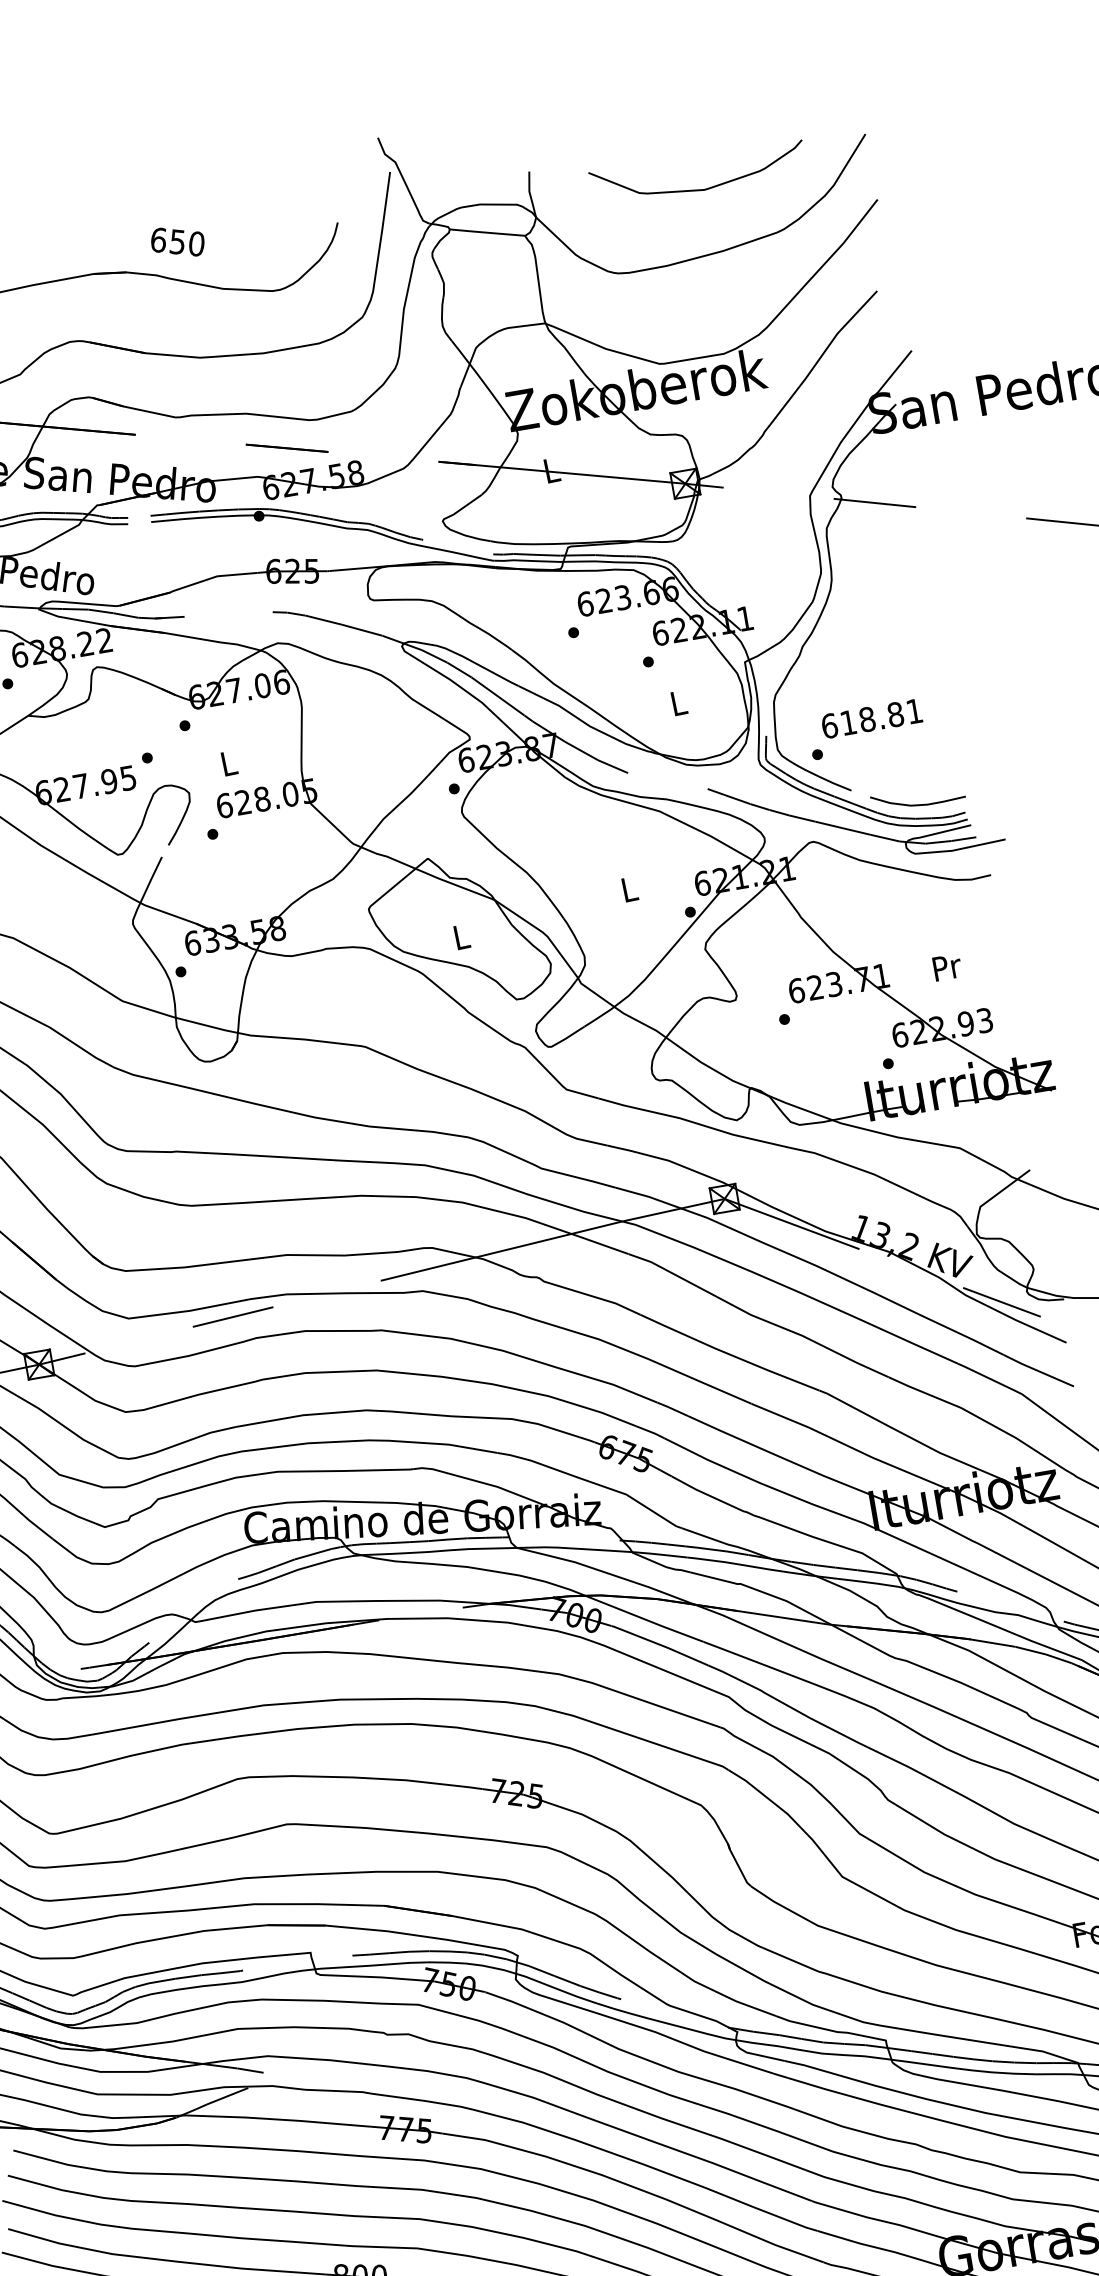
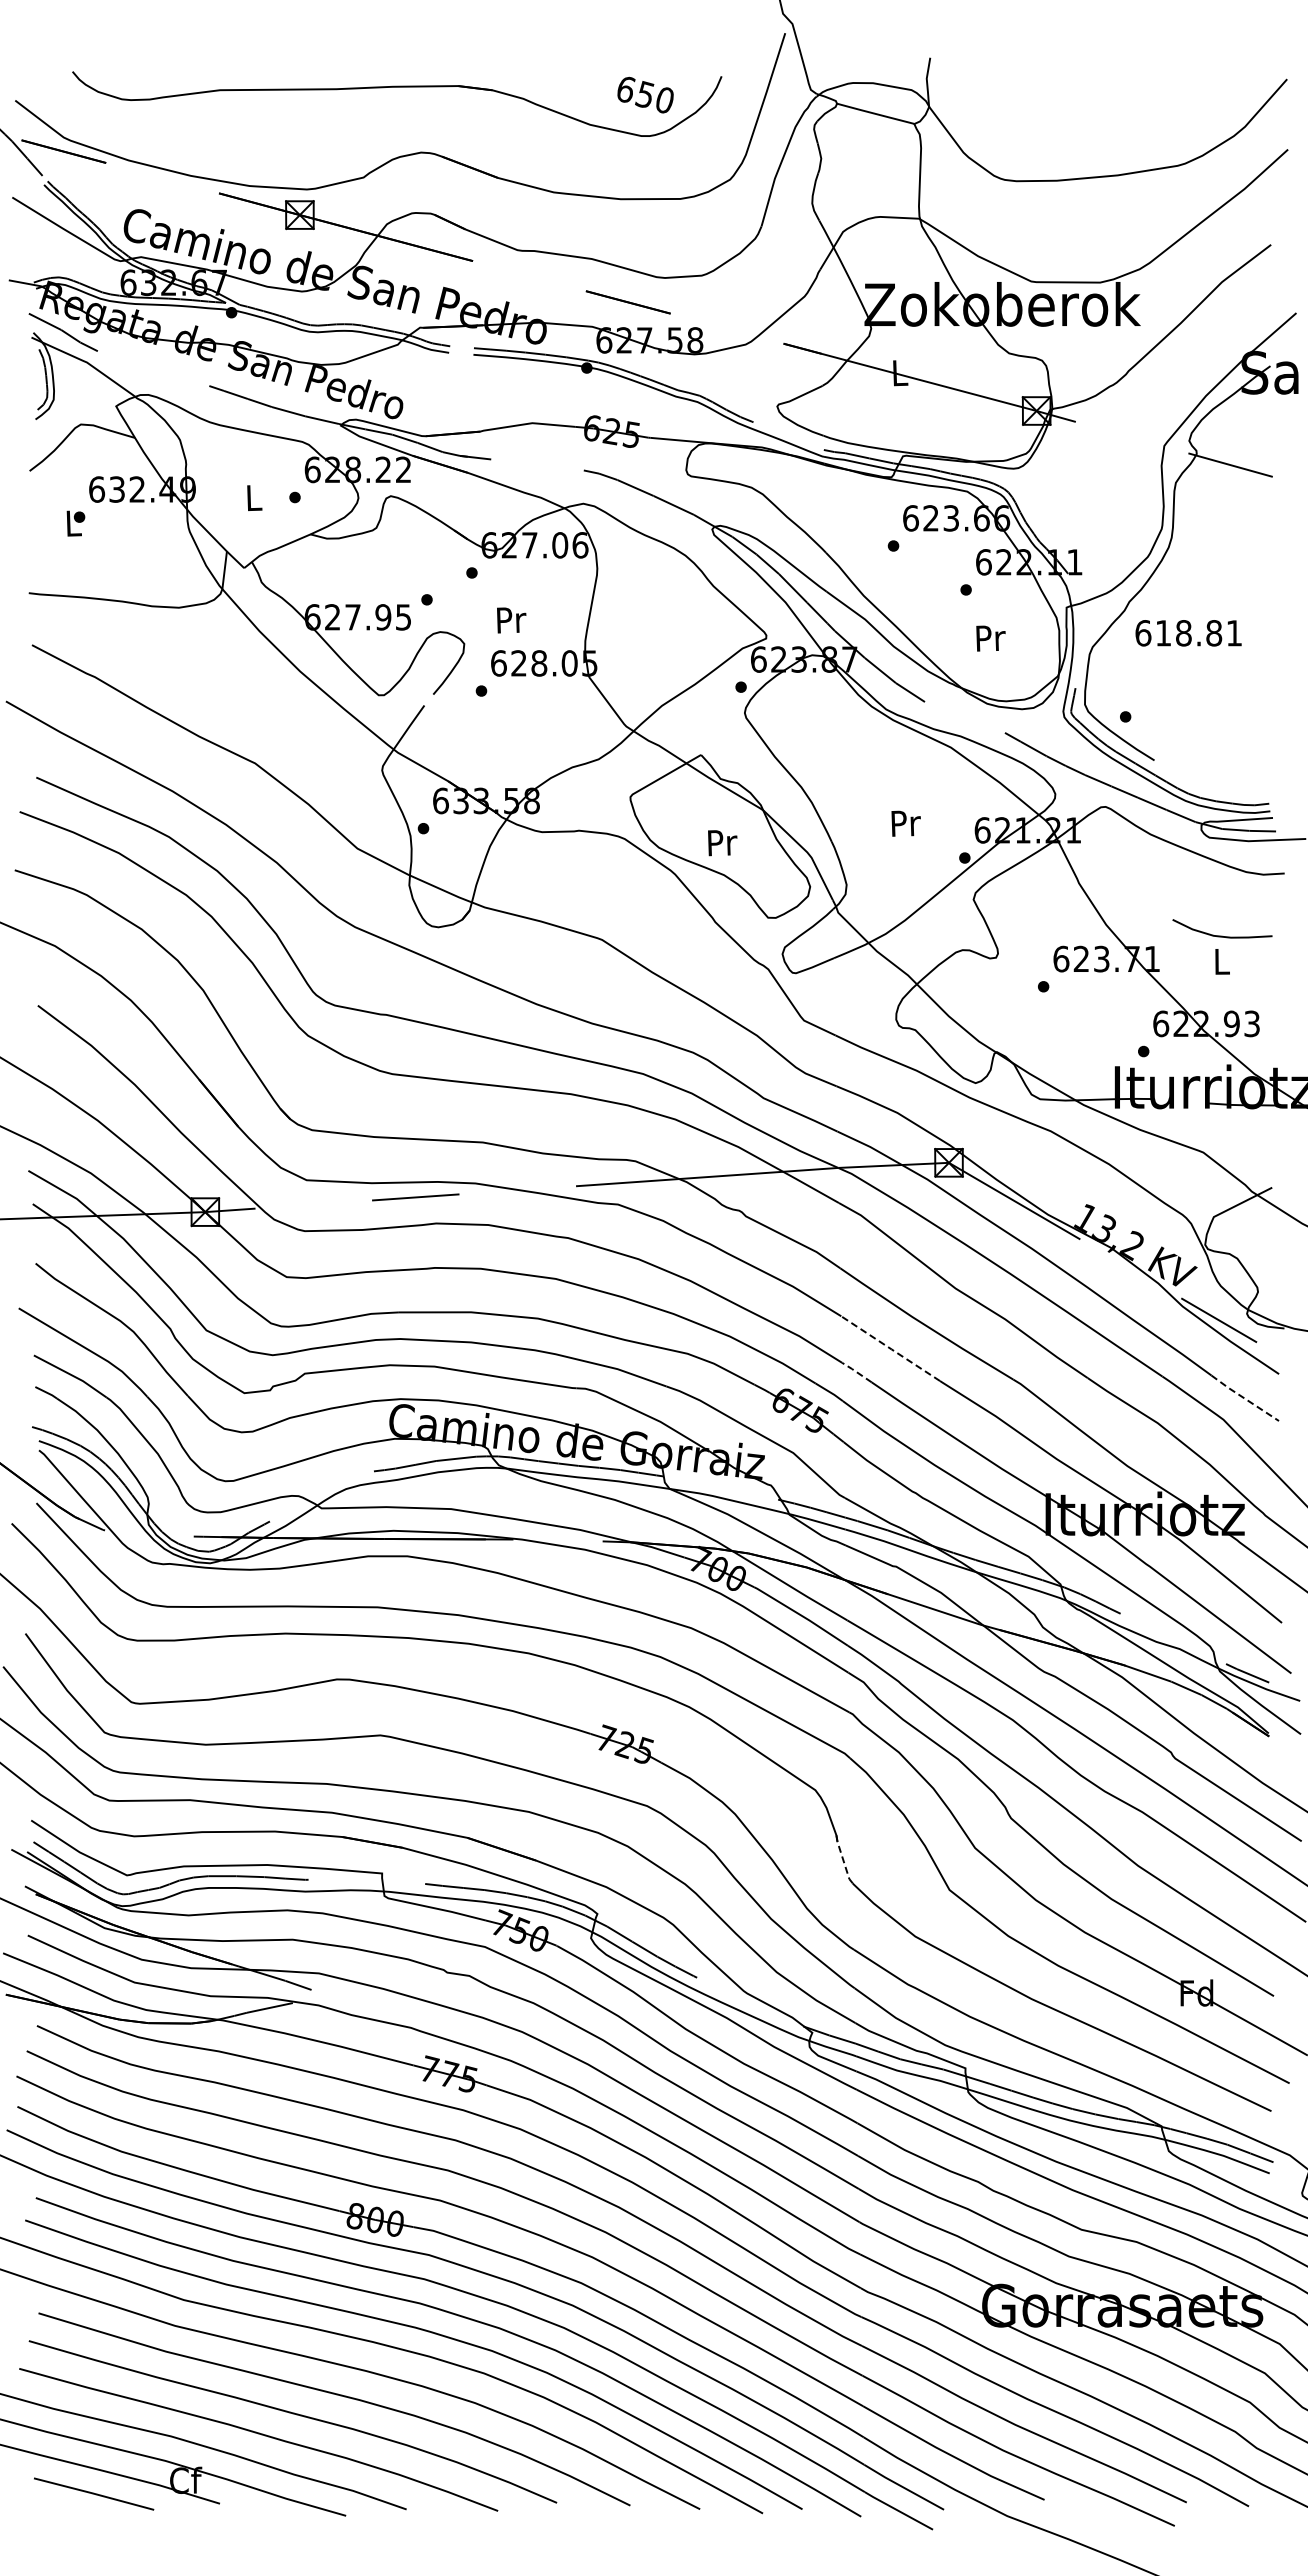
curve: (698, 189) -> (1103, 106), removed
text: (177, 241) -> (645, 94), moved
text: (678, 703) -> (990, 638), L -> Pr
text: (871, 719) -> (1188, 633), moved
text: (229, 763) -> (511, 620), L -> Pr
curve: (919, 803) -> (1222, 935), moved
text: (629, 889) -> (905, 823), L -> Pr
text: (462, 937) -> (722, 843), L -> Pr
text: (947, 967) -> (1222, 961), Pr -> L
line: (1038, 1371) -> (1244, 1398), solid -> dashed
line: (700, 1381) -> (890, 1348), solid -> dashed
line: (672, 1408) -> (856, 1371), solid -> dashed
line: (738, 1866) -> (843, 1860), solid -> dashed

